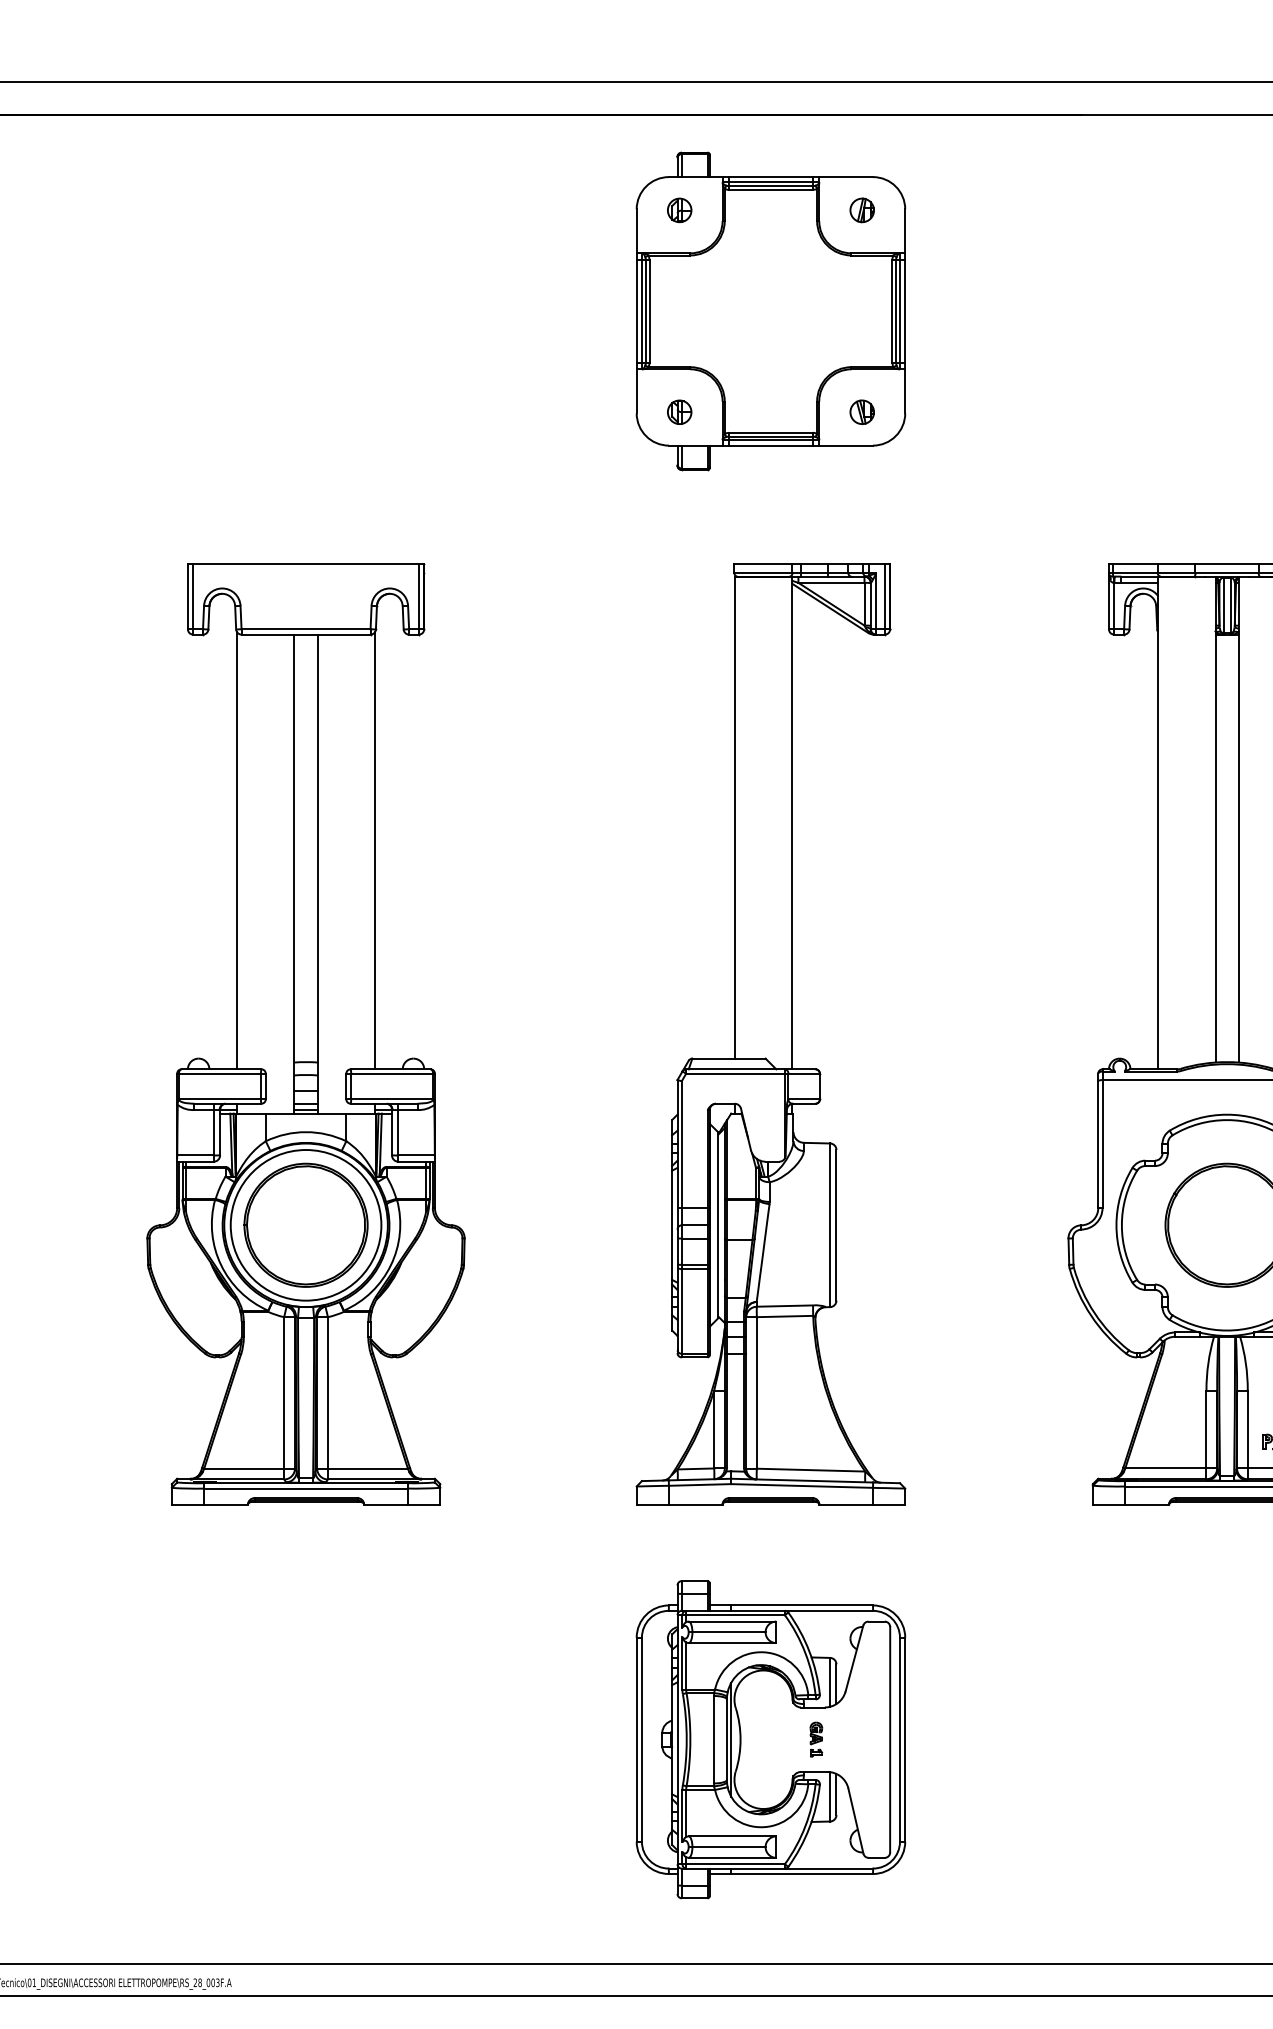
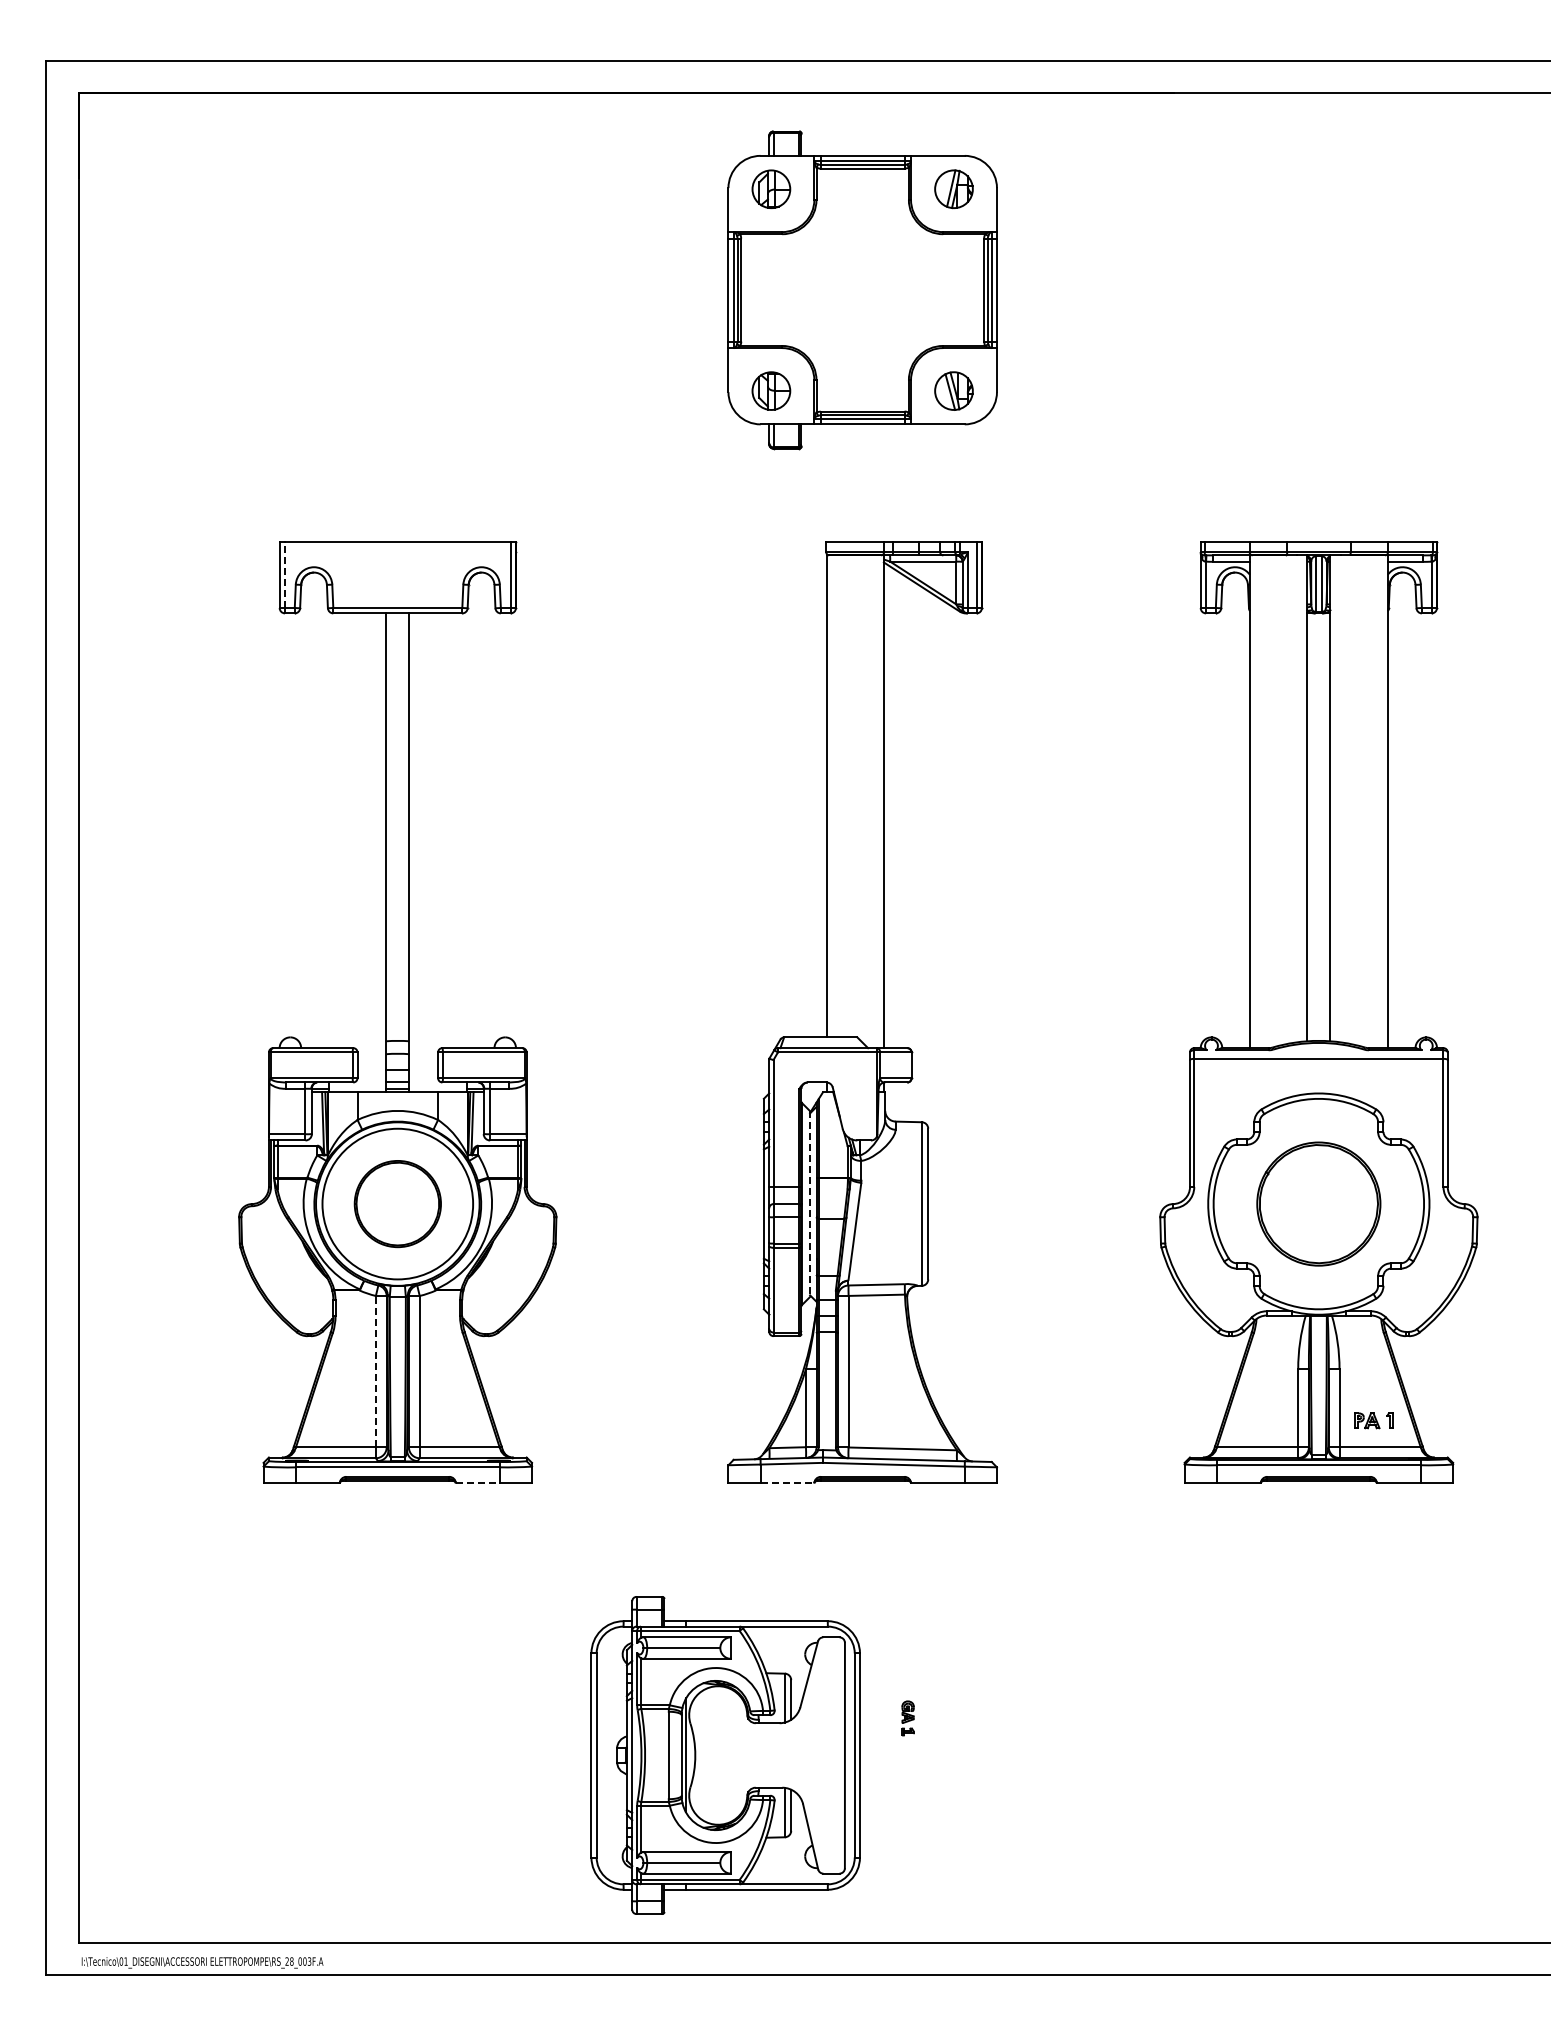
part: (679, 209) -> (771, 188), size x1.6
part: (861, 209) -> (953, 188), size x1.6
part: (679, 411) -> (771, 390), size x1.6
part: (861, 411) -> (953, 390), size x1.6
line: (193, 596) -> (285, 575), solid -> dashed
line: (236, 850) -> (328, 829), removed
line: (374, 850) -> (466, 829), removed
part: (305, 1224) -> (397, 1203), size x0.7
line: (718, 1225) -> (810, 1204), solid -> dashed
line: (283, 1392) -> (375, 1371), solid -> dashed
line: (386, 1504) -> (478, 1483), solid -> dashed
line: (695, 1504) -> (787, 1483), solid -> dashed
part: (770, 1739) -> (725, 1755), moved

